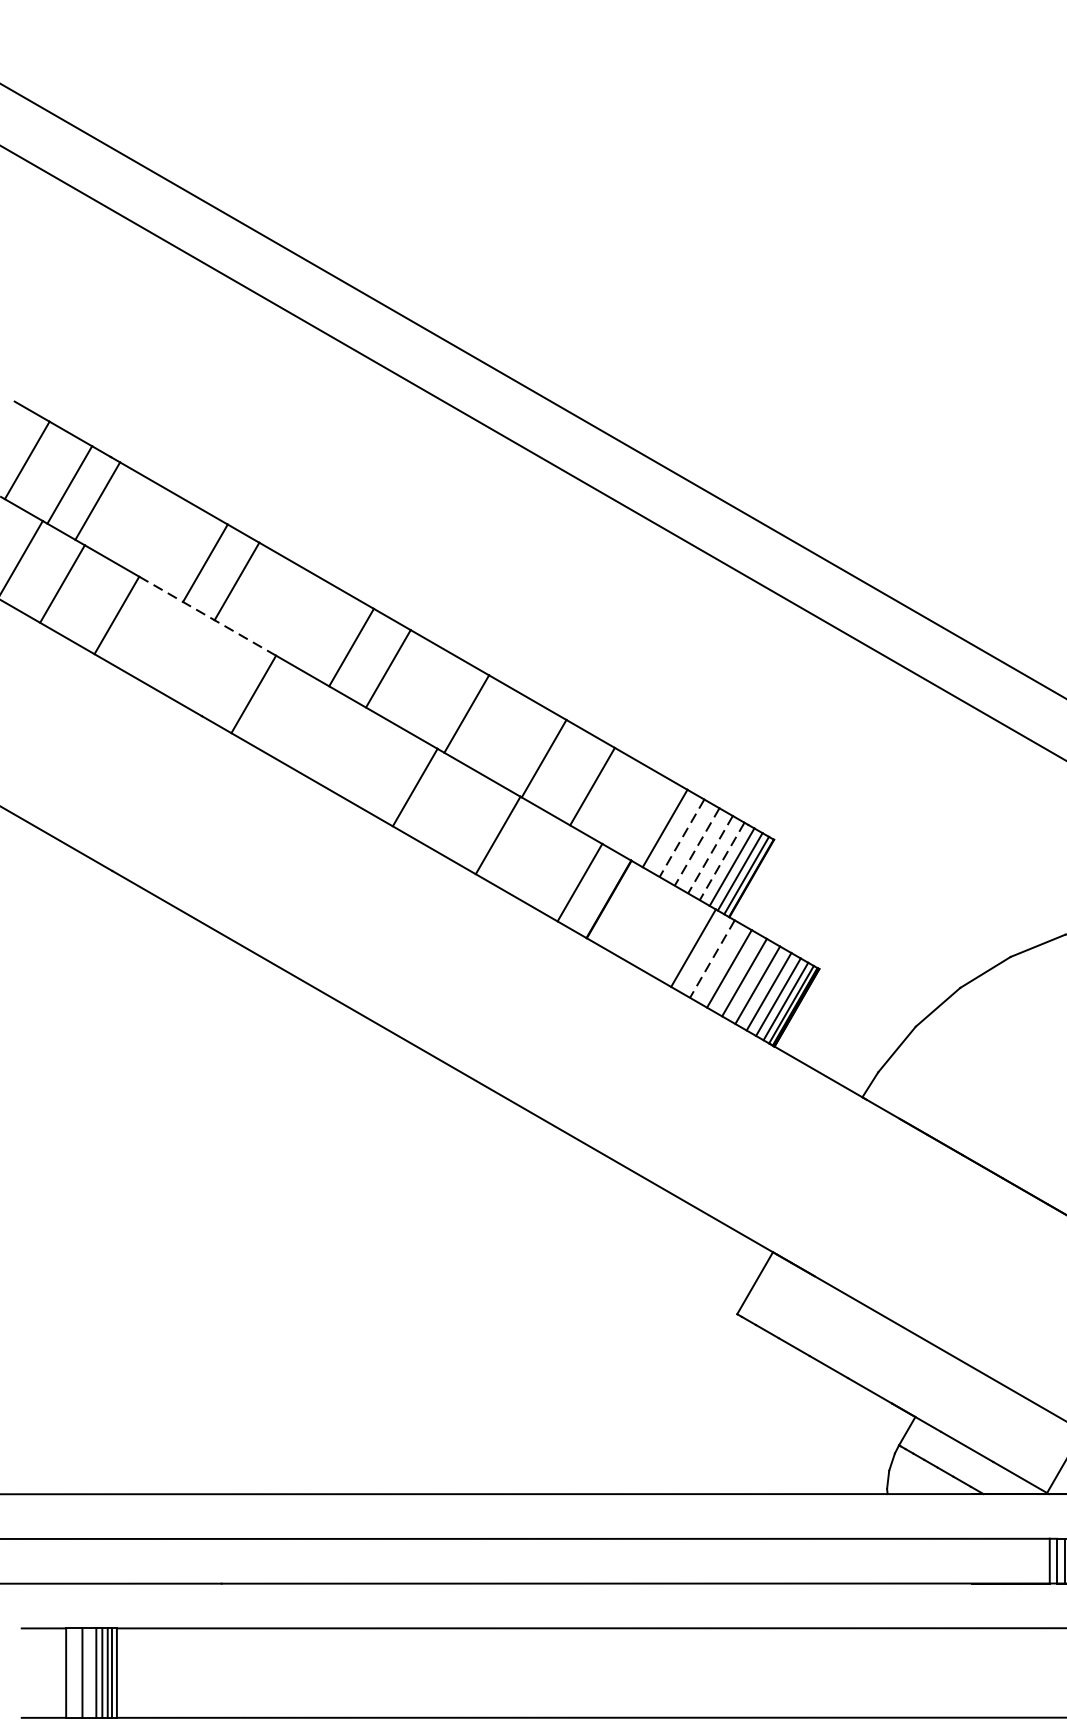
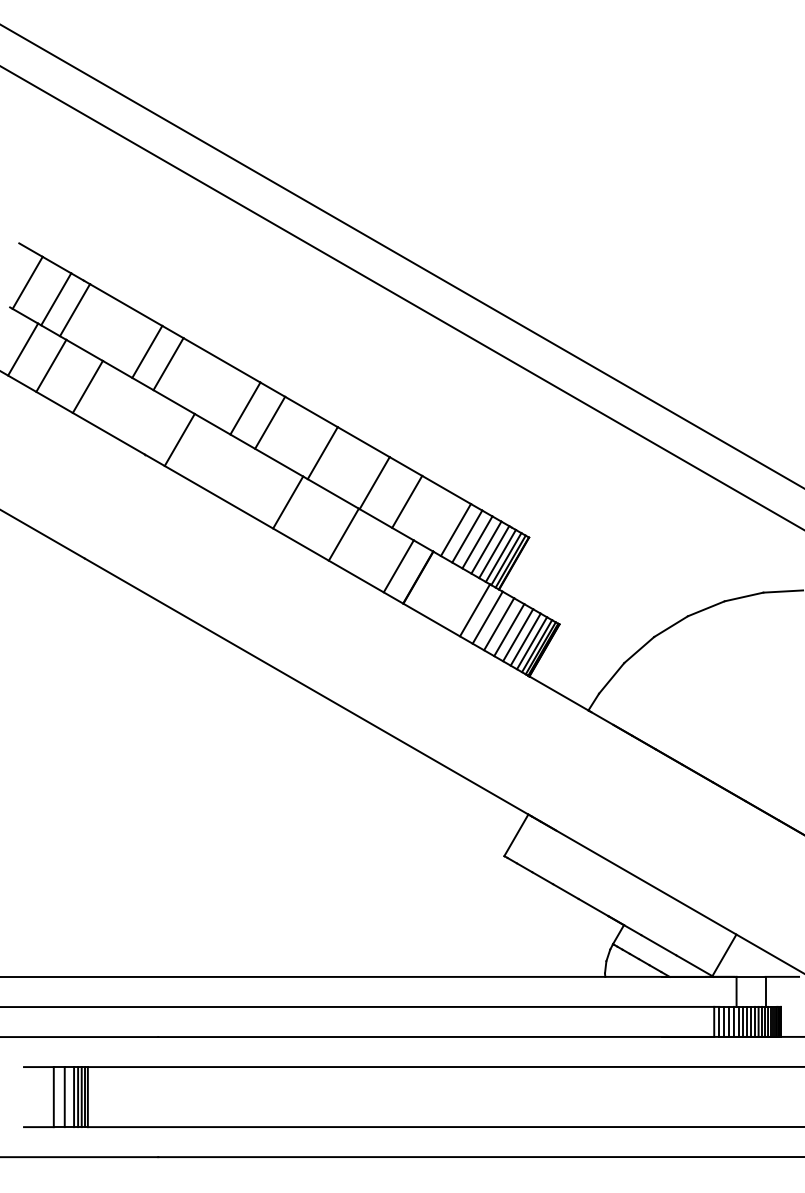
line: (207, 616) -> (148, 387), dashed -> solid
line: (682, 839) -> (467, 537), dashed -> solid
line: (697, 847) -> (477, 542), dashed -> solid
line: (710, 856) -> (486, 548), dashed -> solid
line: (722, 861) -> (494, 552), dashed -> solid
line: (712, 960) -> (487, 618), dashed -> solid

